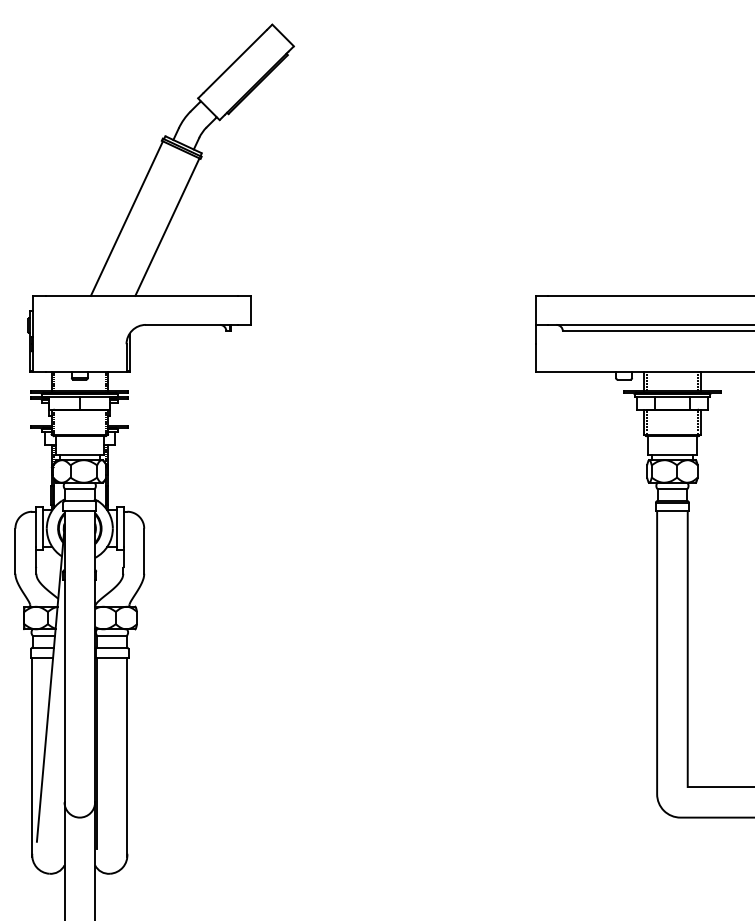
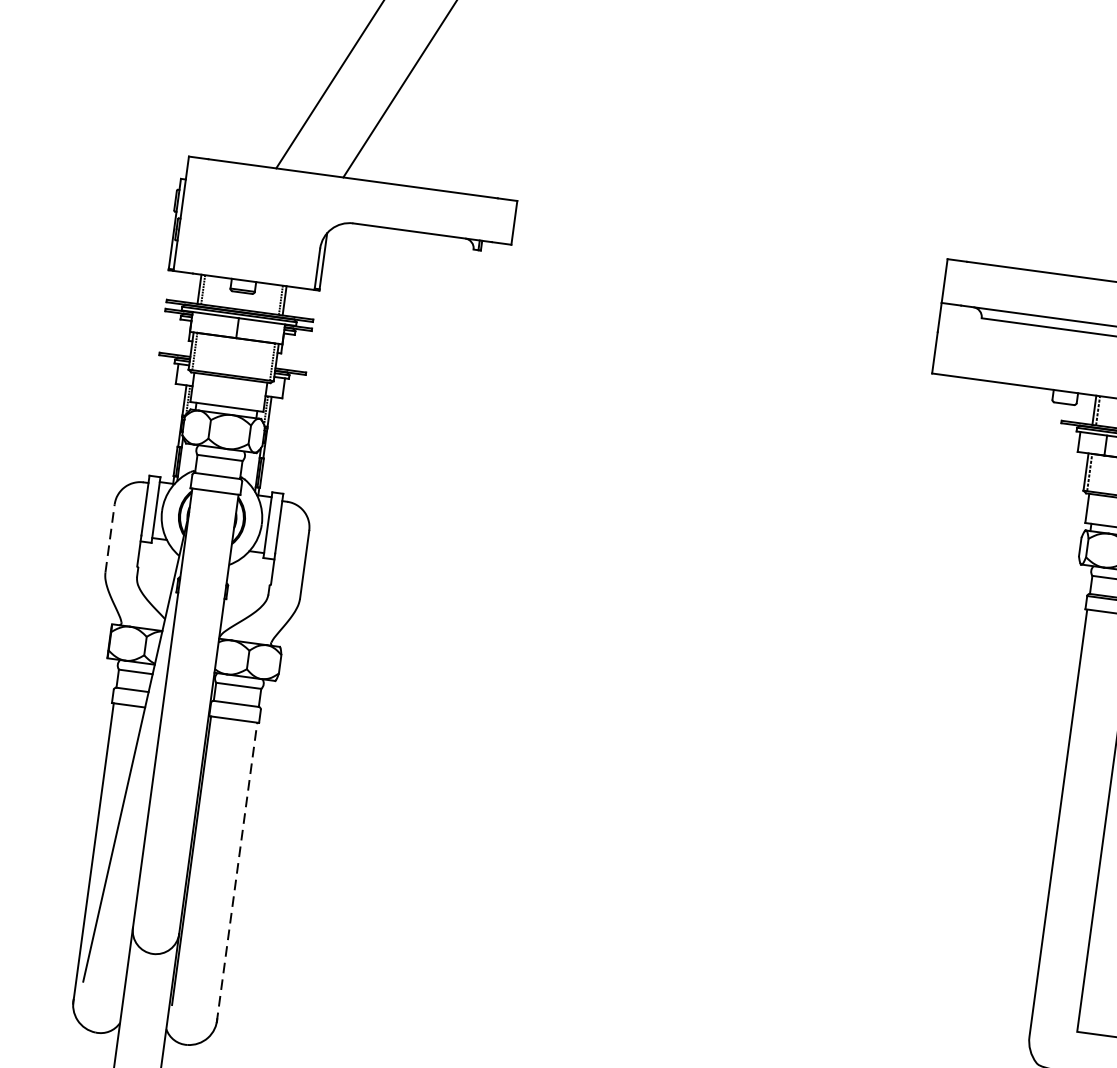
line: (15, 551) -> (110, 538), solid -> dashed
line: (127, 757) -> (237, 872), solid -> dashed

